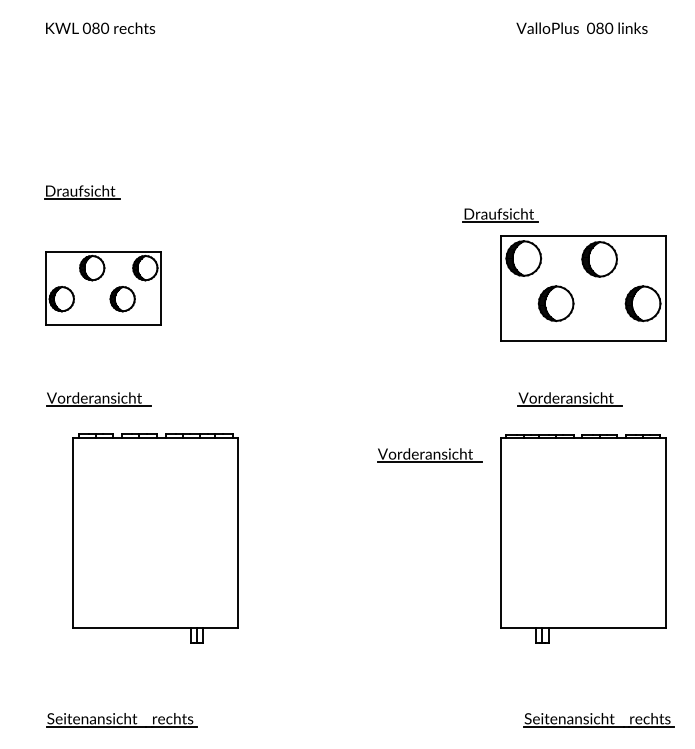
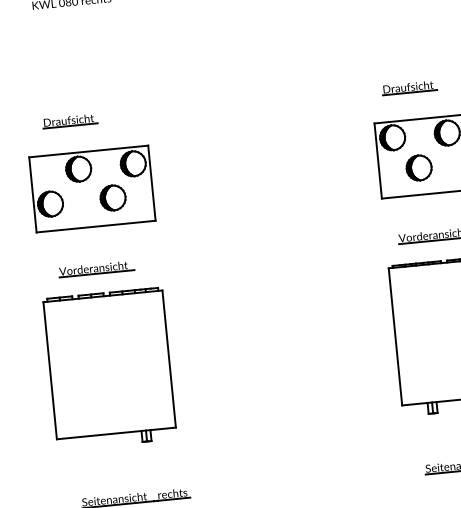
part: (500, 215) -> (409, 88), moved
part: (103, 288) -> (92, 188), size x1.43
part: (429, 455) -> (338, 286), removed
part: (155, 538) -> (109, 368), moved

